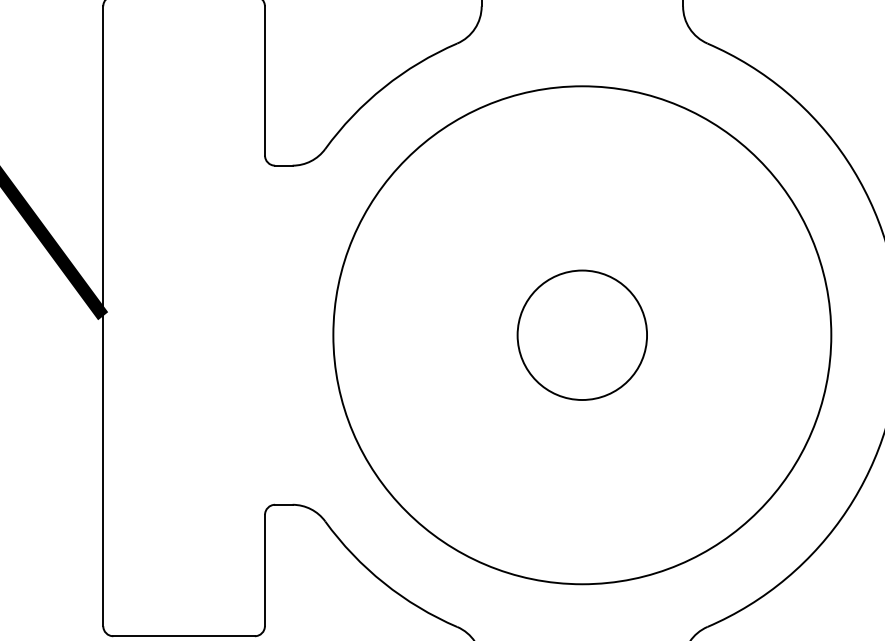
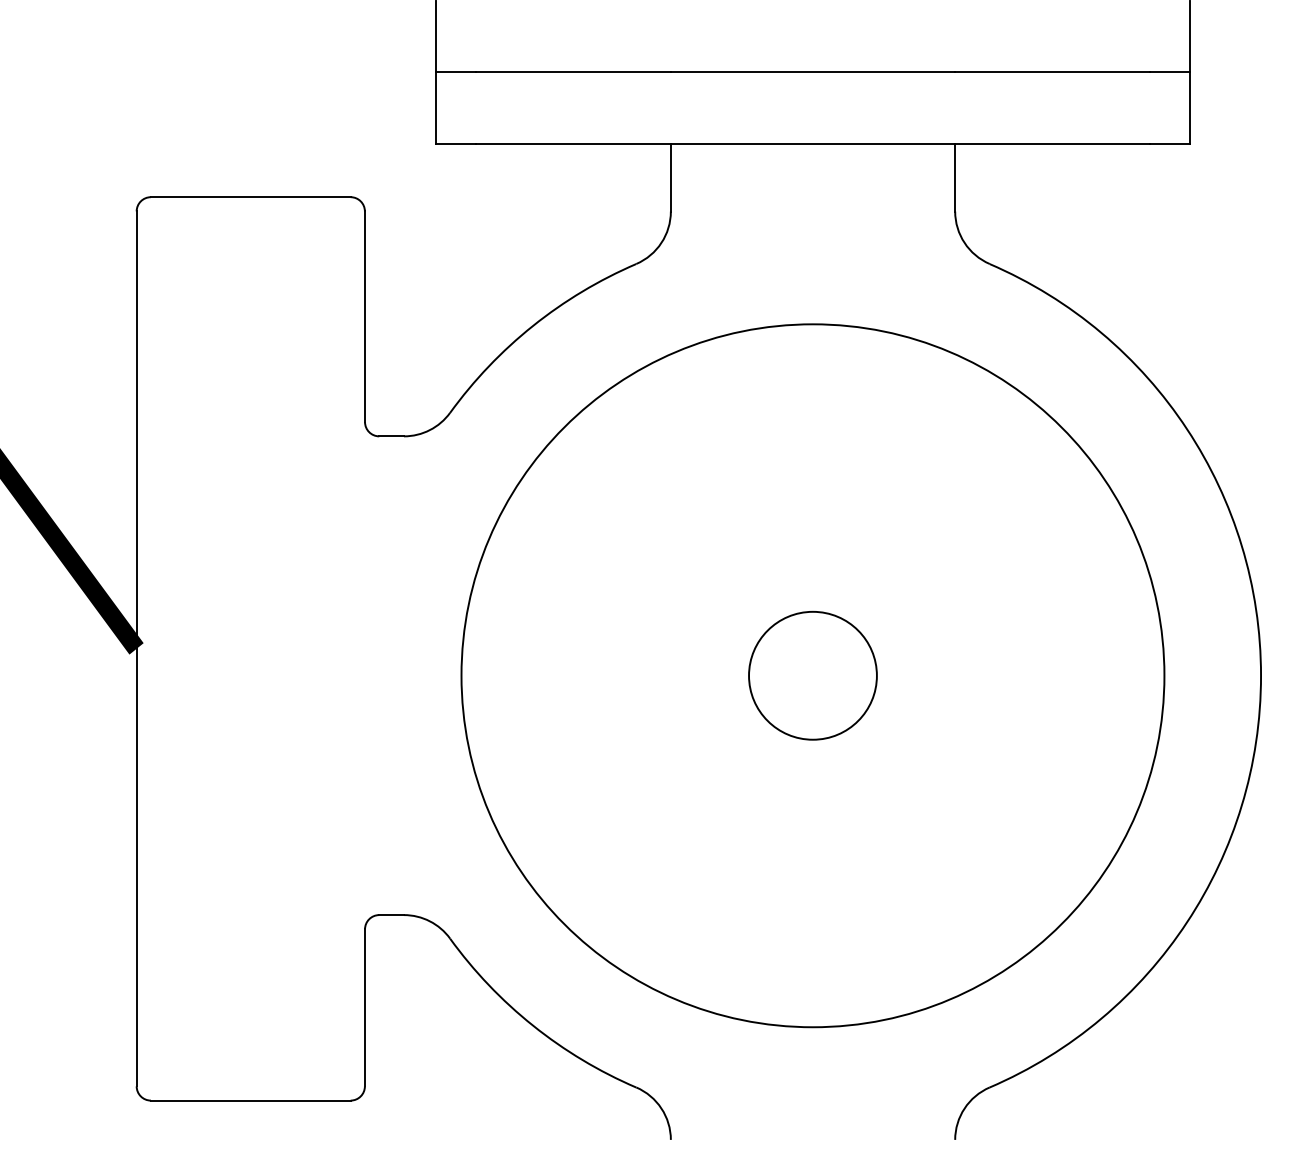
circle: (582, 335) -> (812, 675), size x0.7

